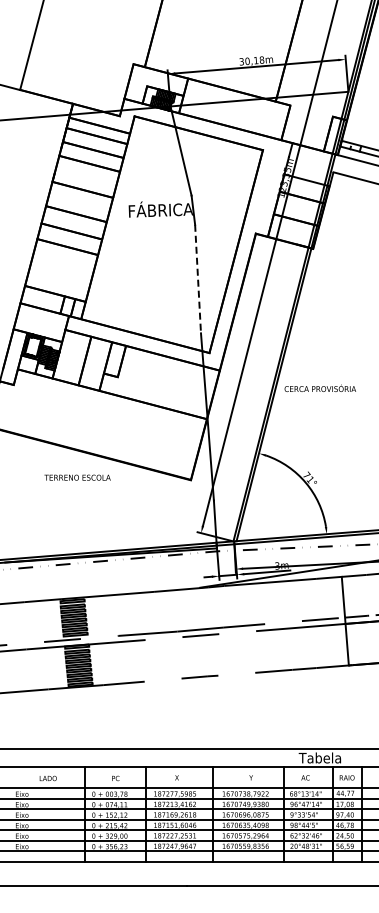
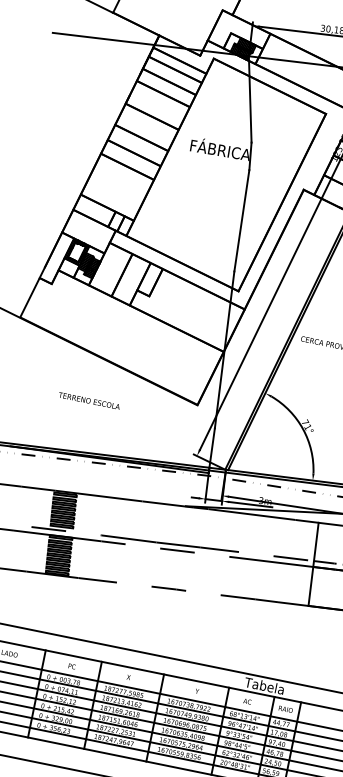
line: (198, 279) -> (242, 221), dashed -> solid
text: (77, 477) -> (89, 400), moved

